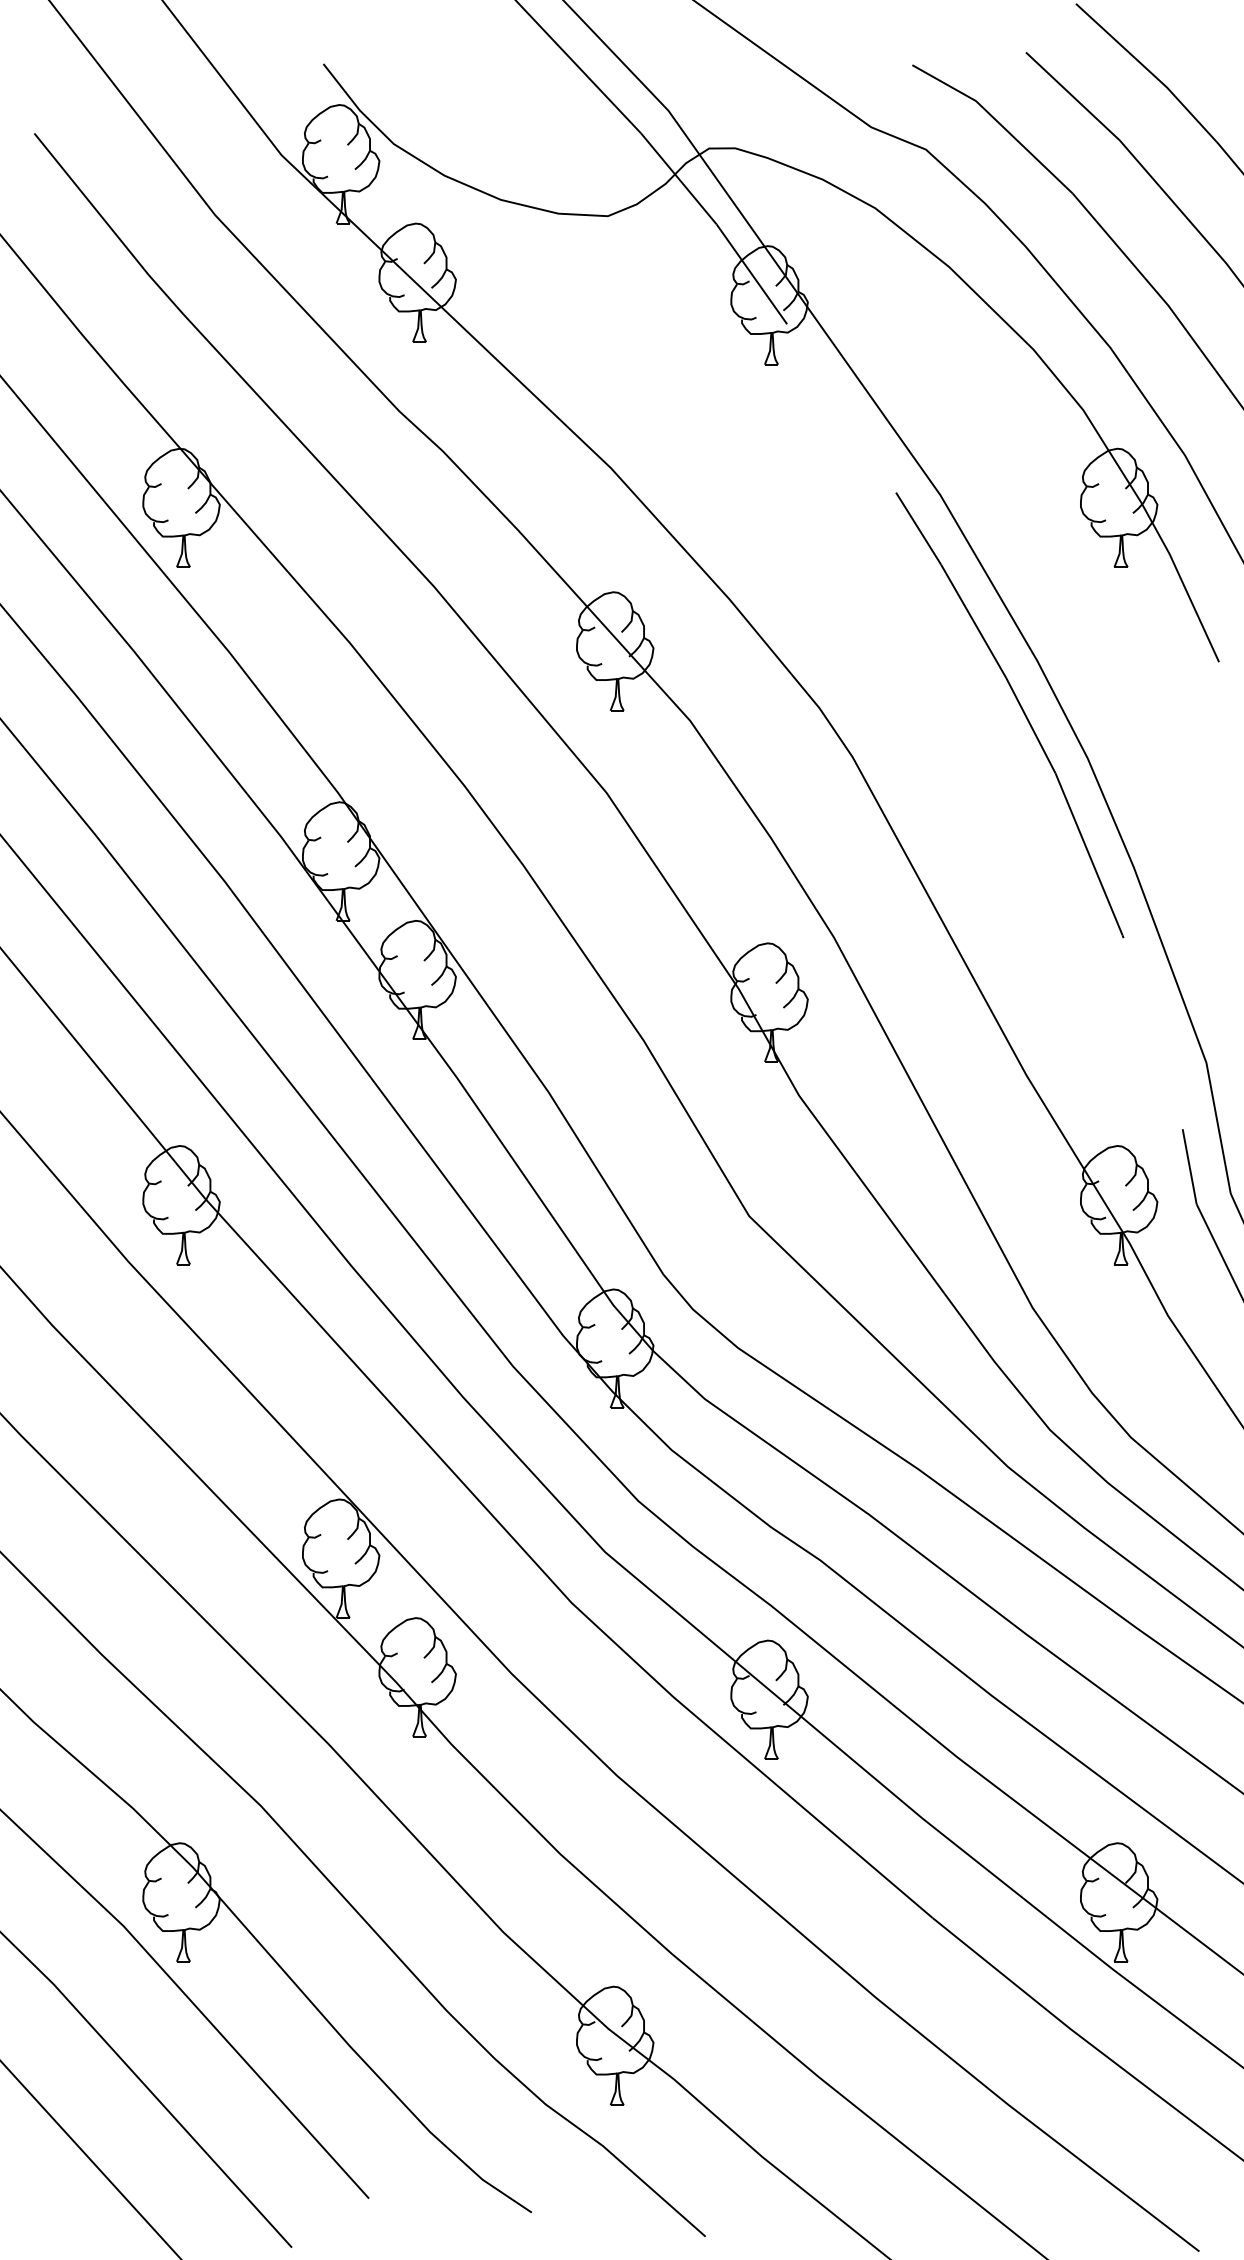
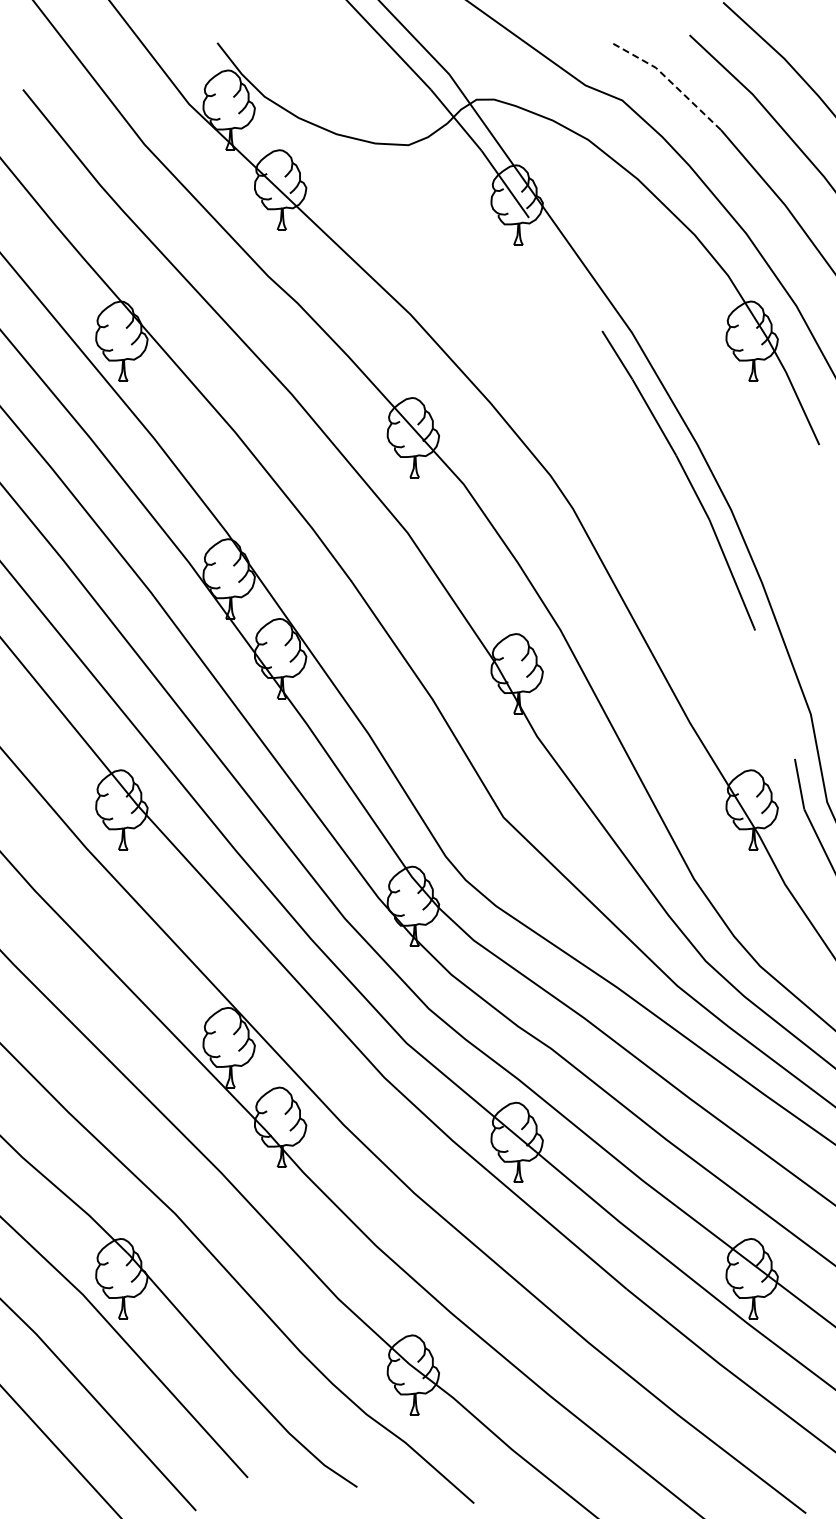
line: (997, 121) -> (670, 81), solid -> dashed

